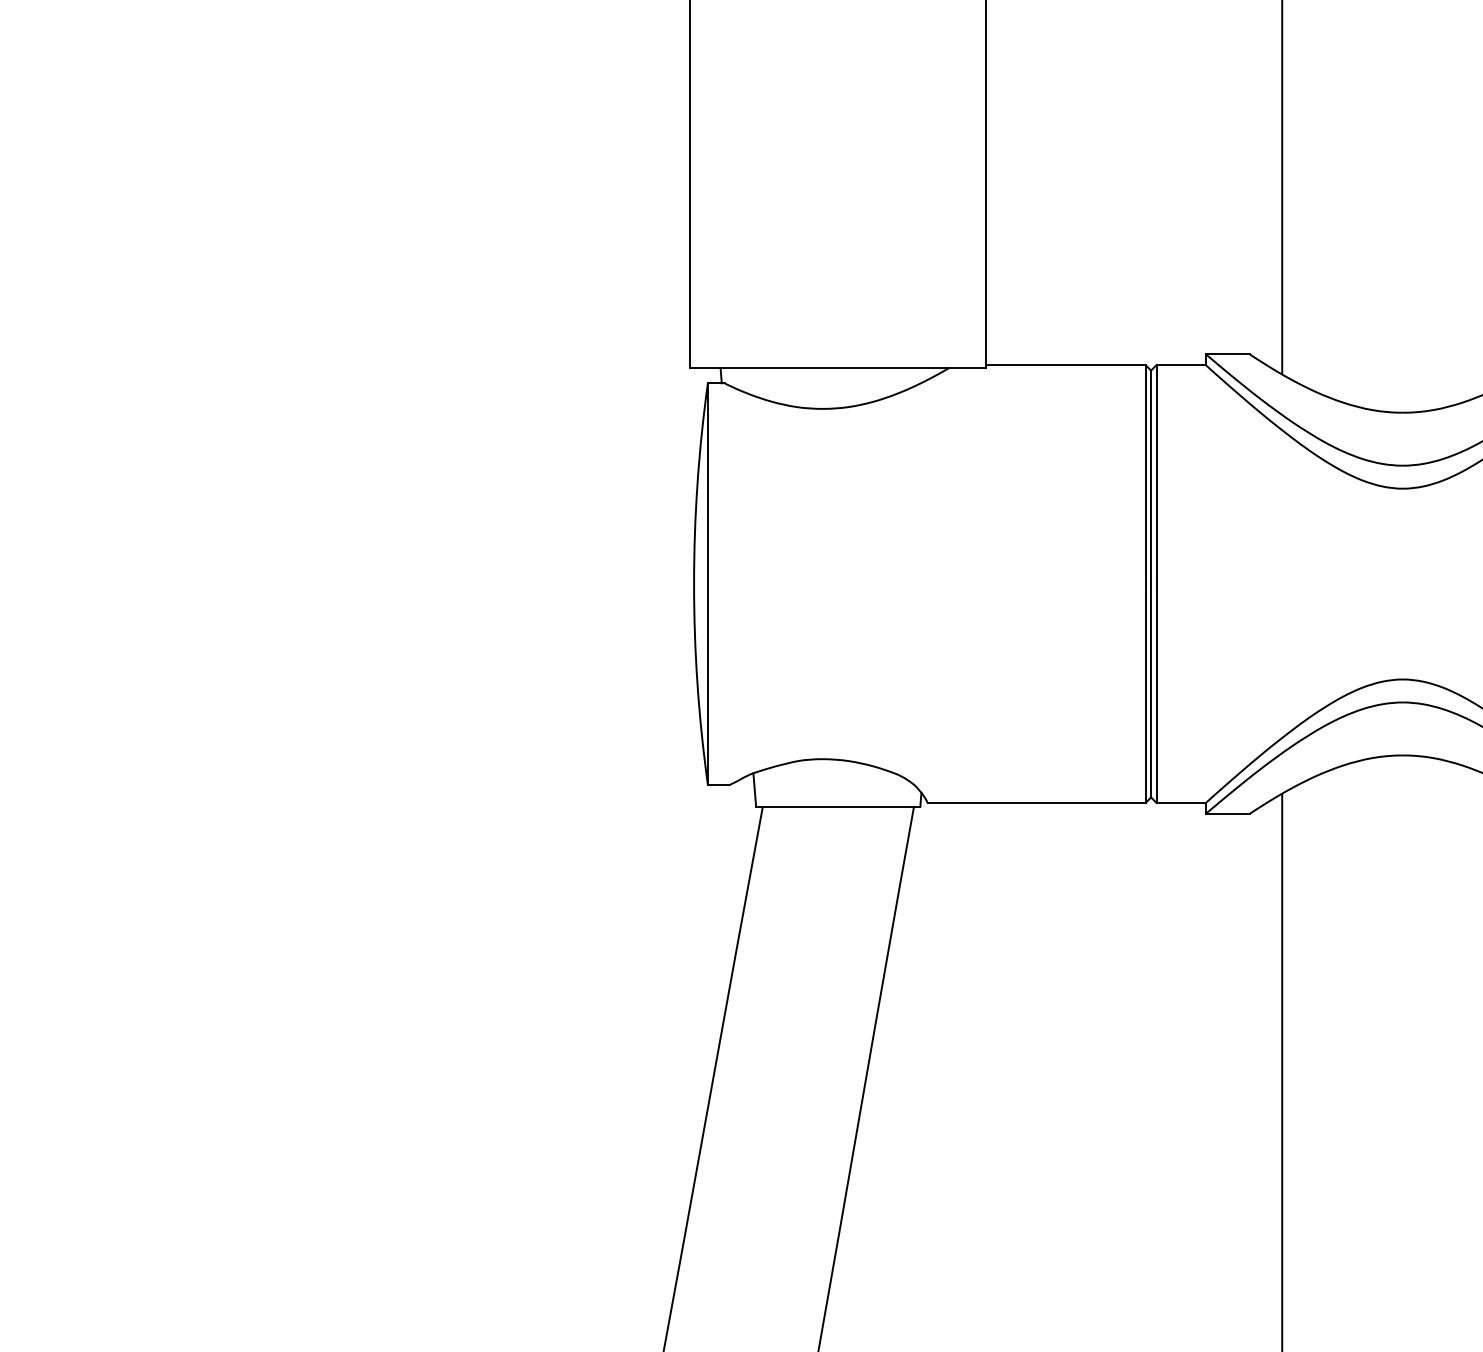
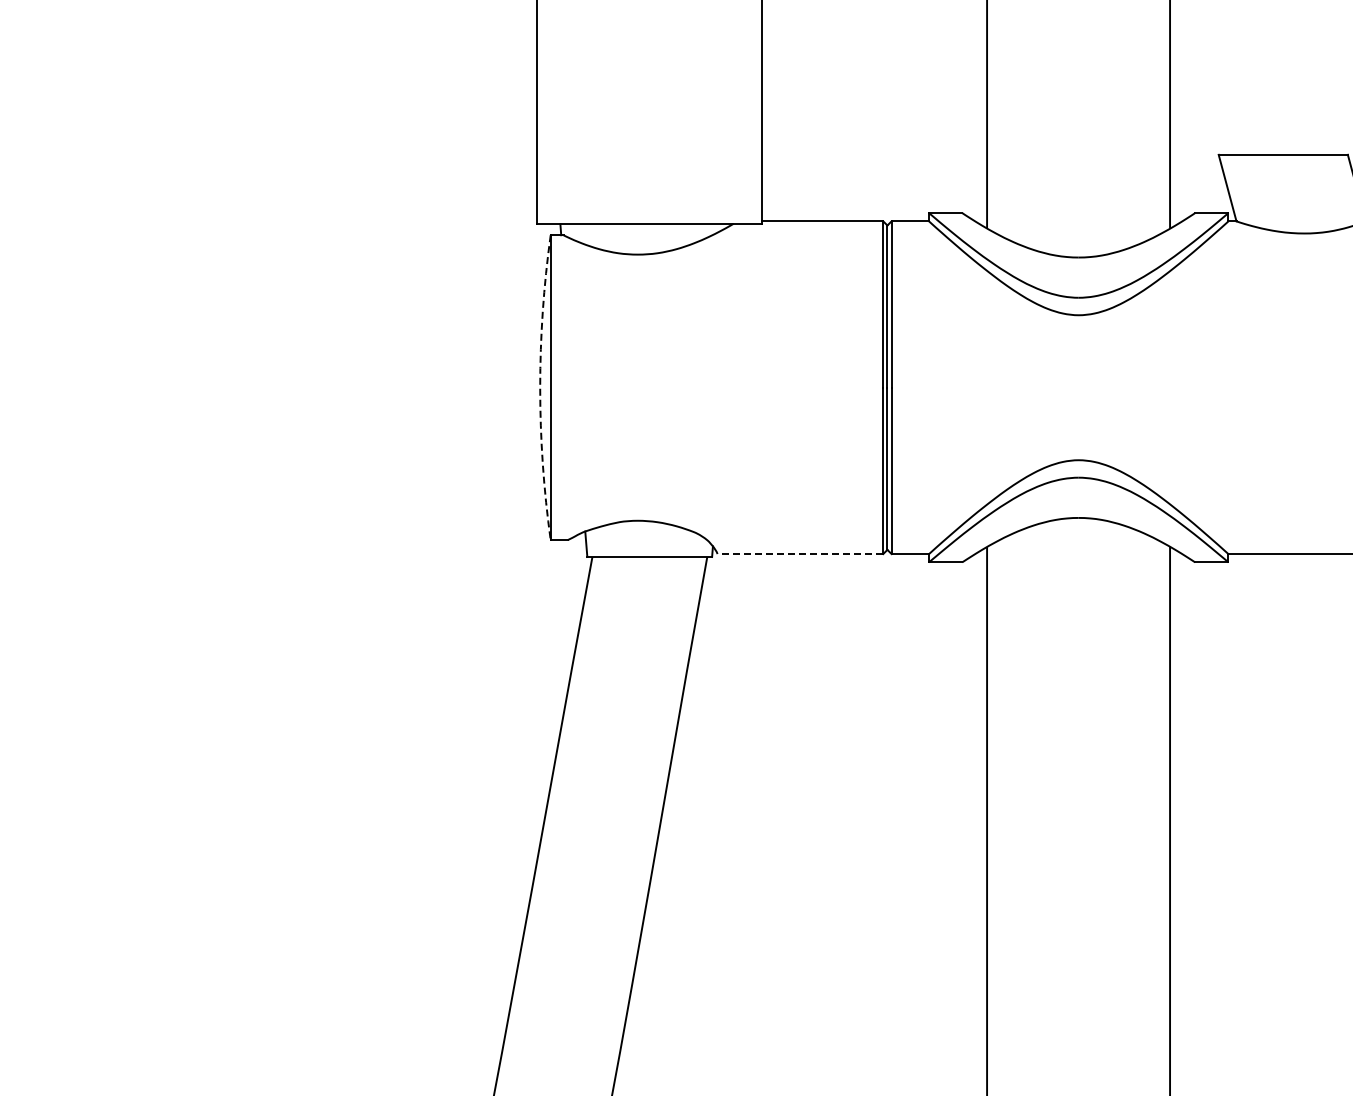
arc: (694, 583) -> (540, 387), solid -> dashed
line: (1036, 803) -> (800, 554), solid -> dashed

